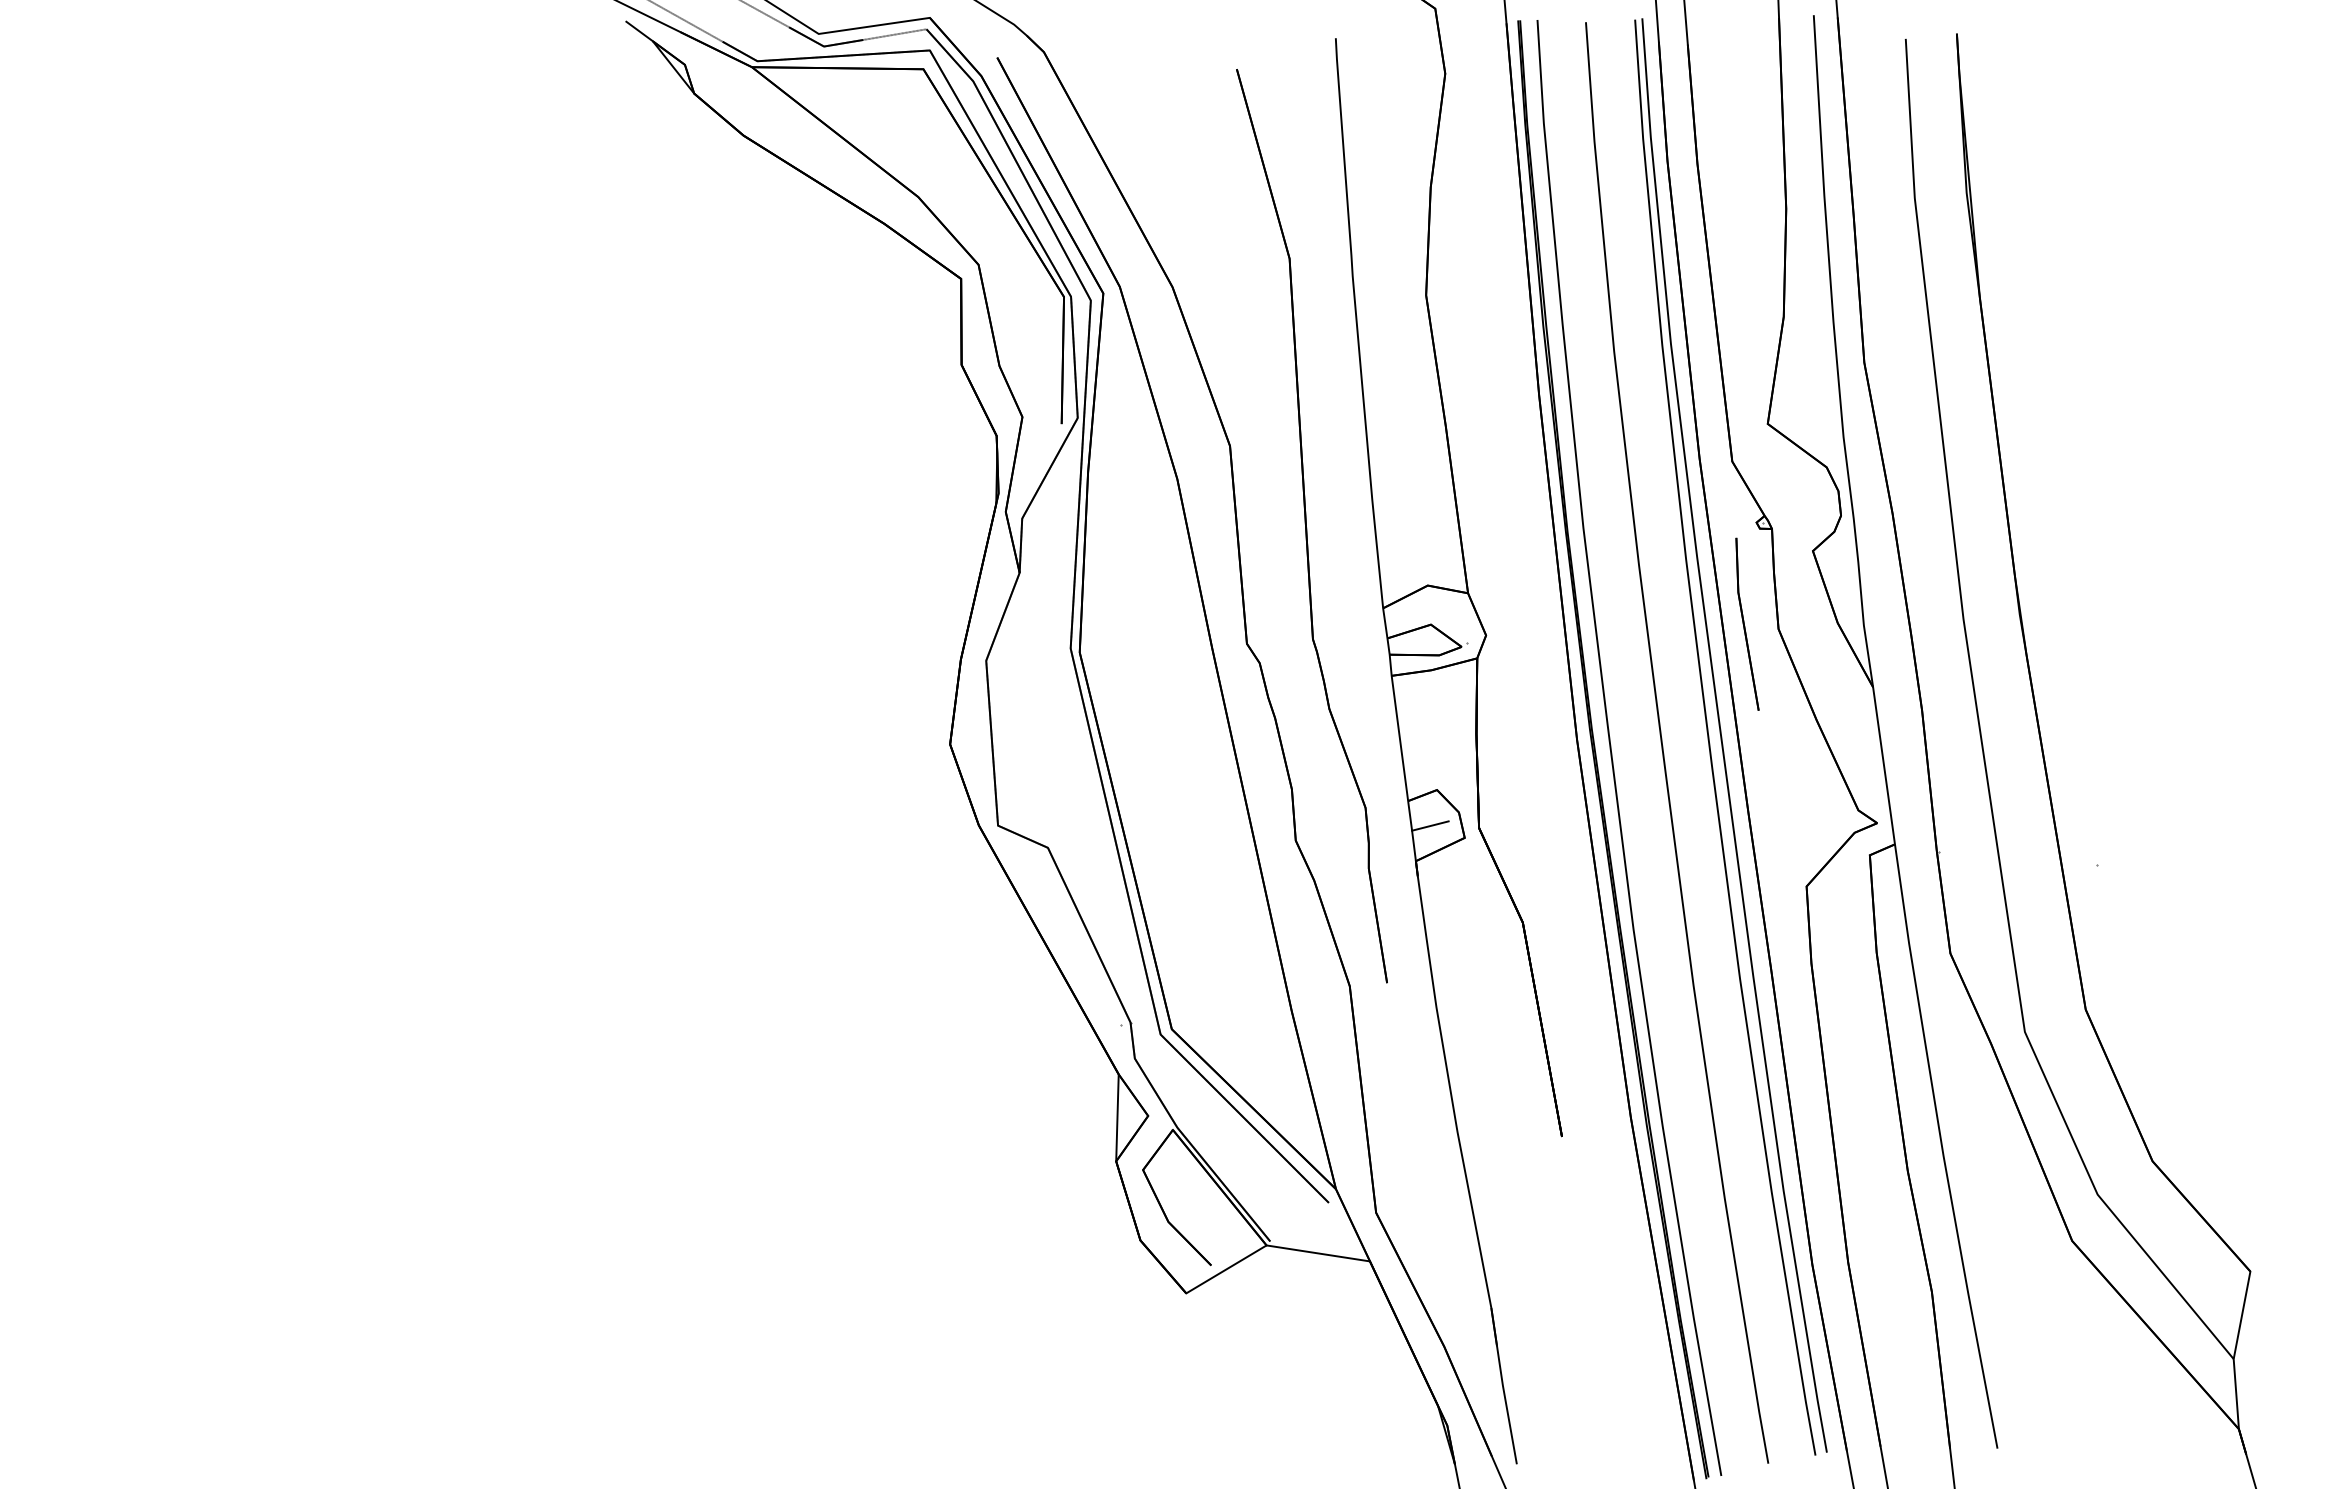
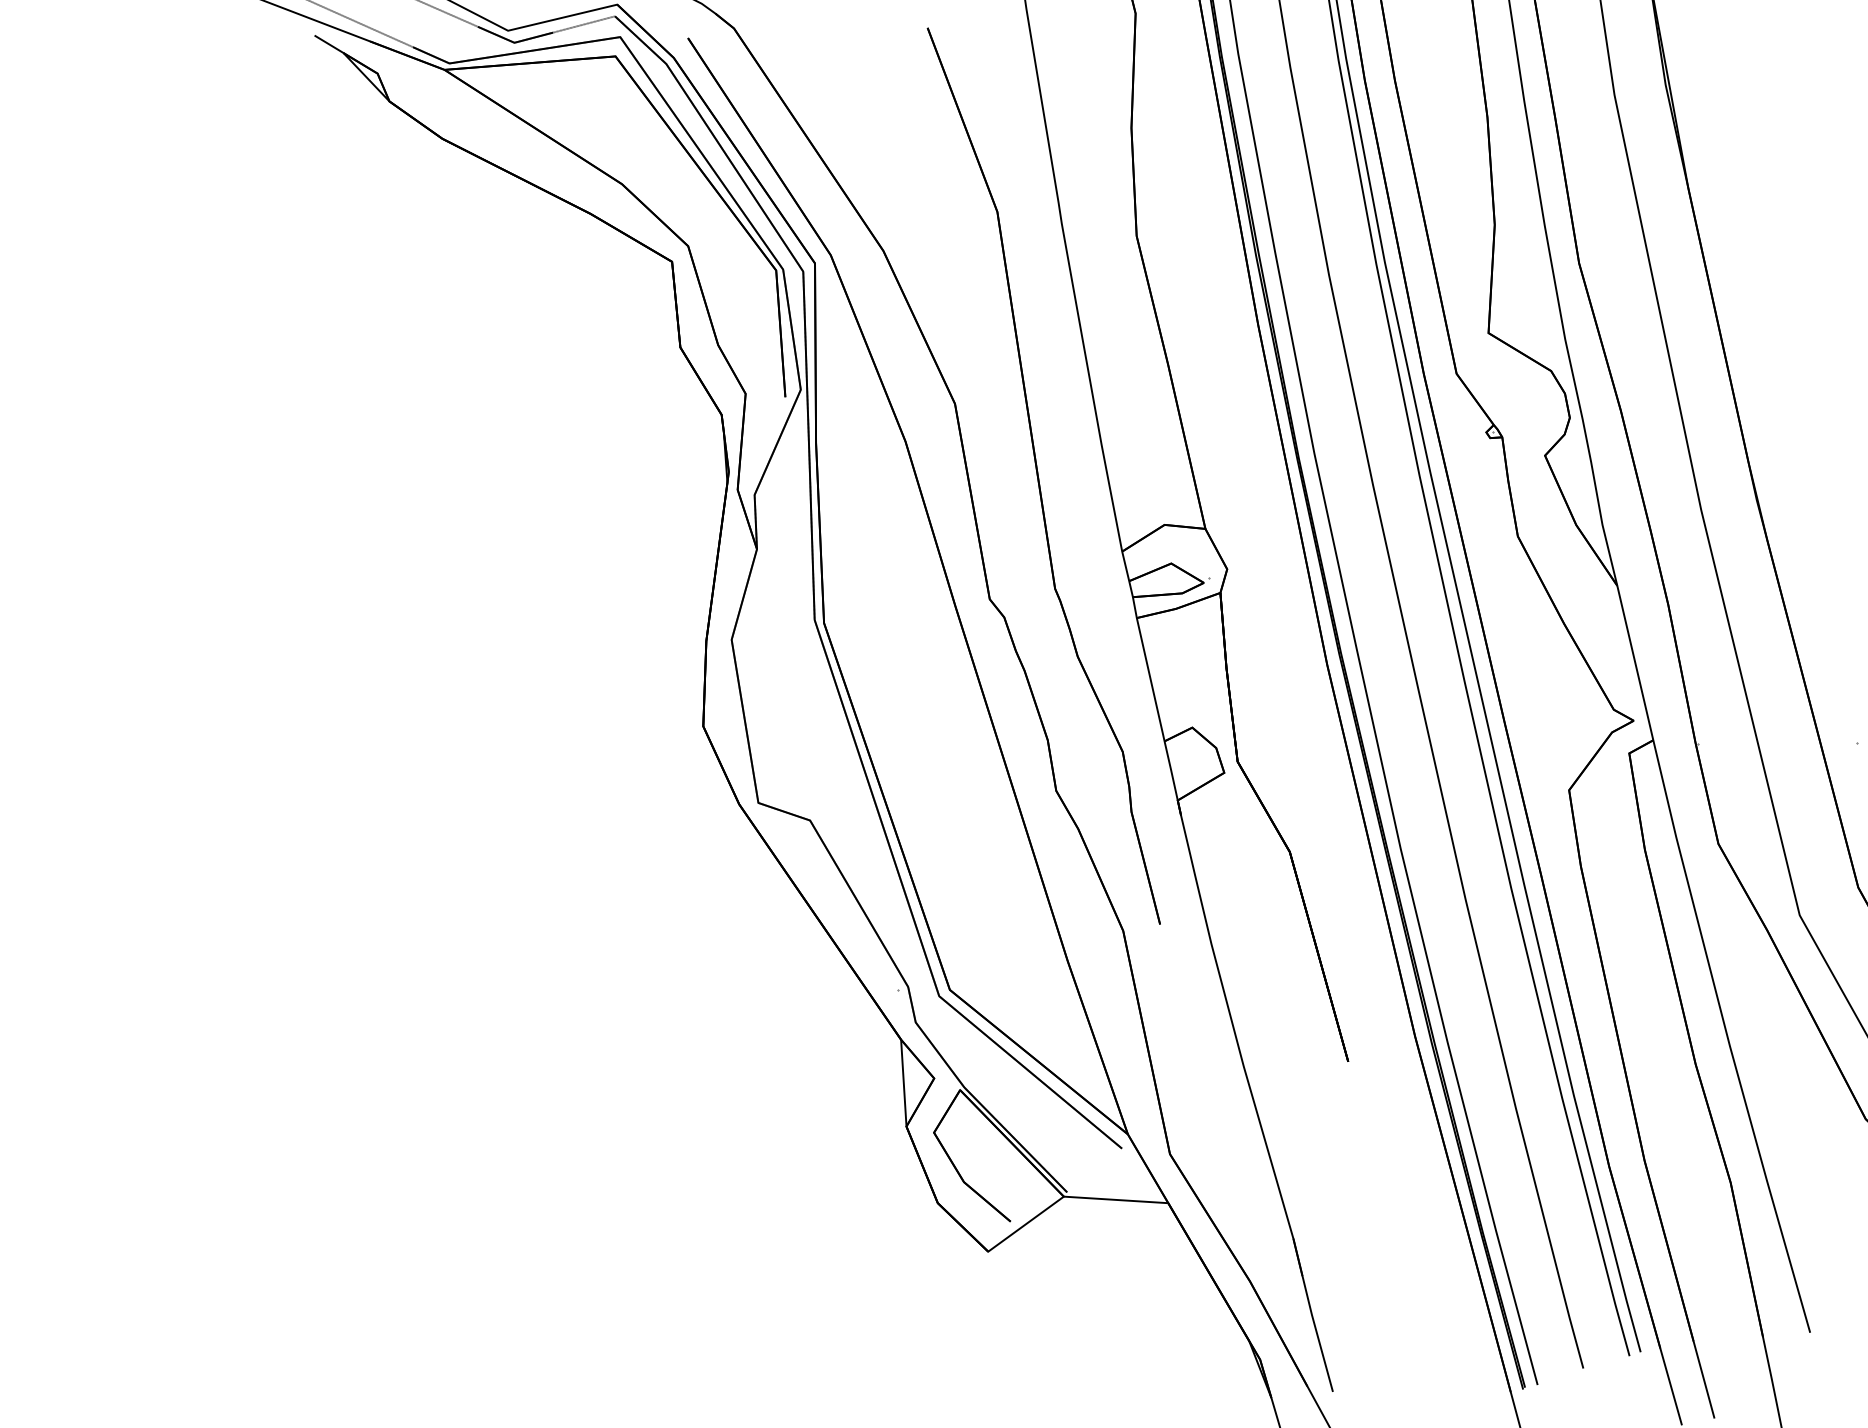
part: (1747, 623) -> (1486, 533), removed
line: (1430, 825) -> (1189, 763), removed

